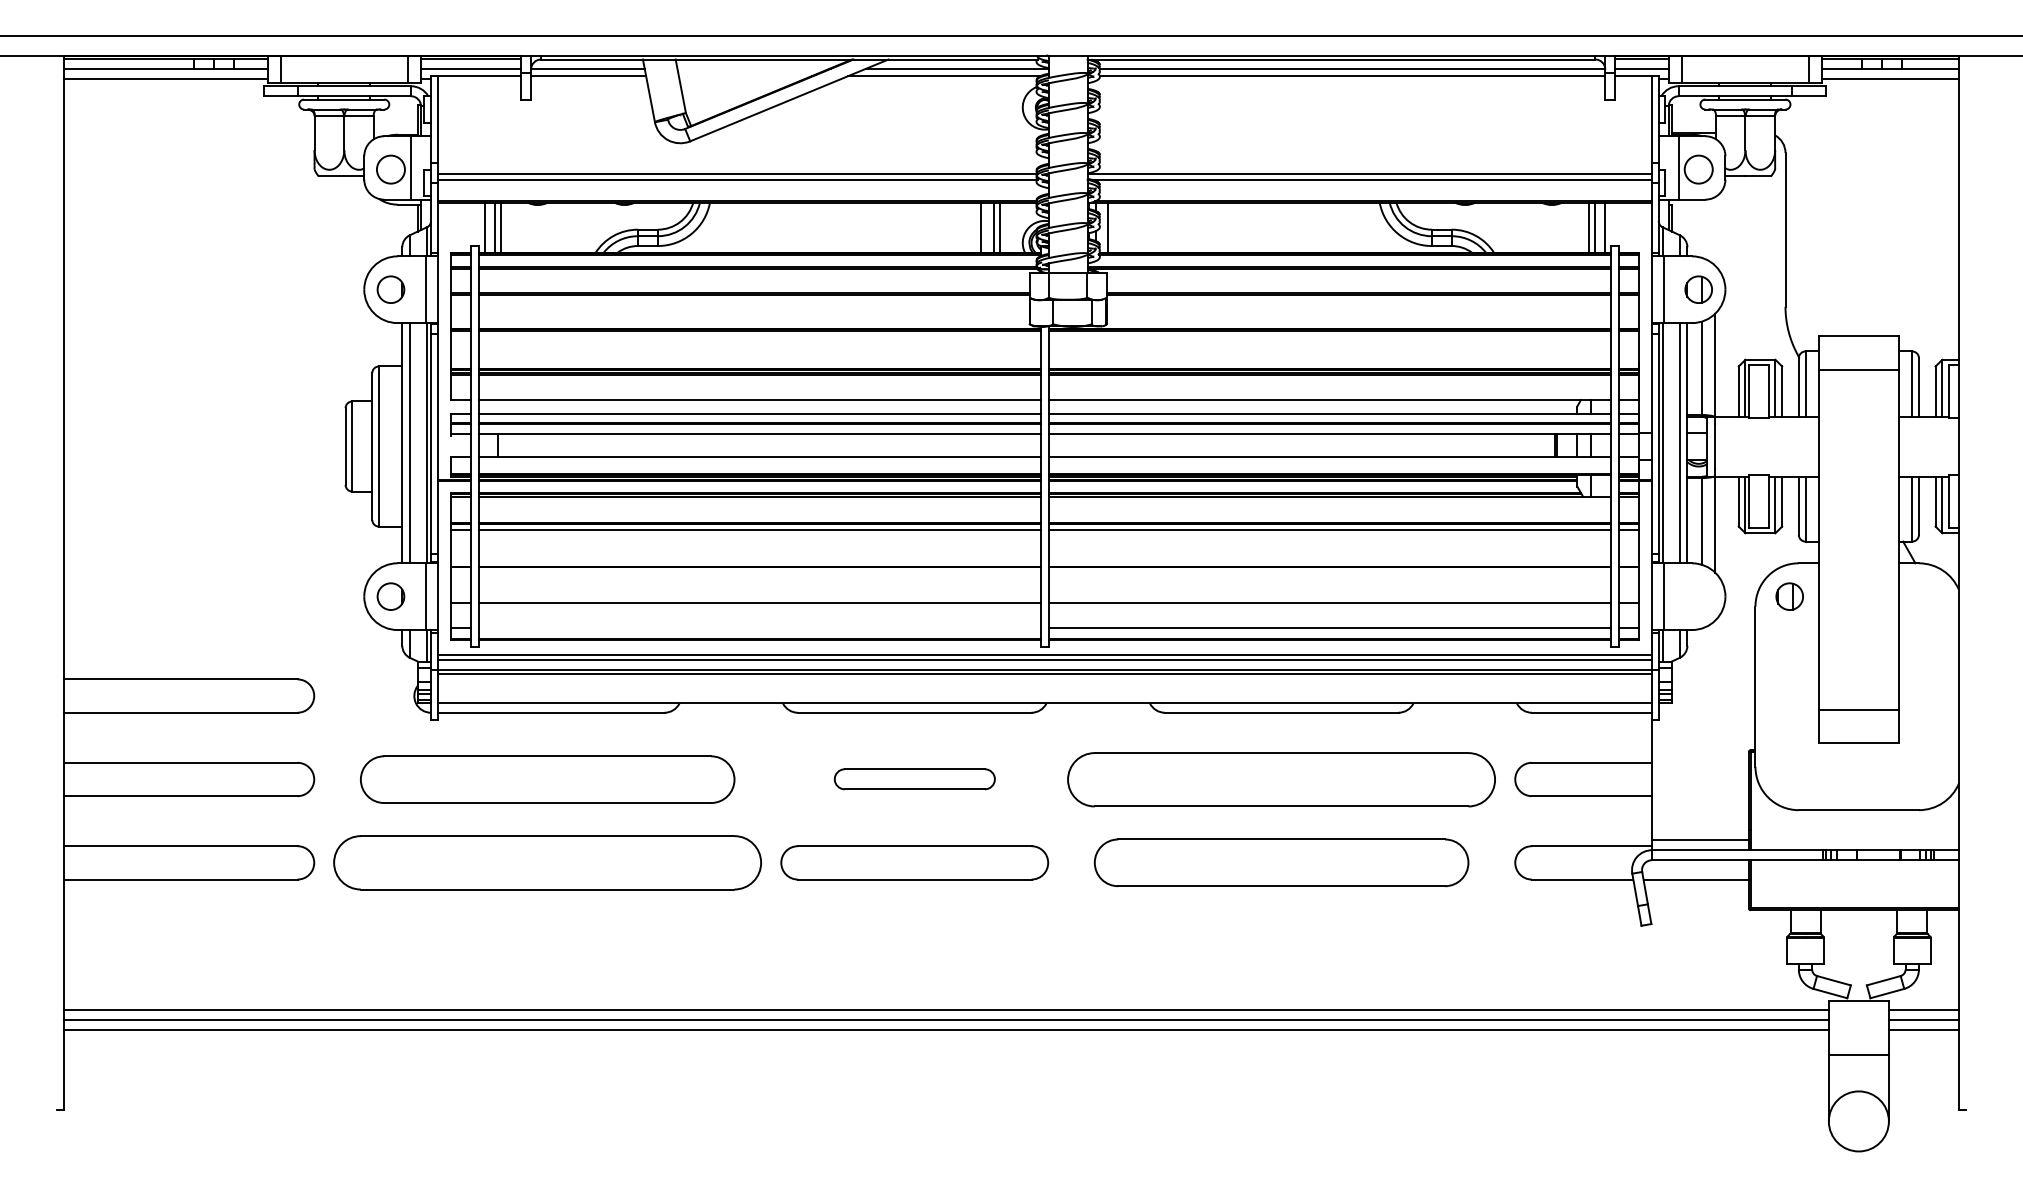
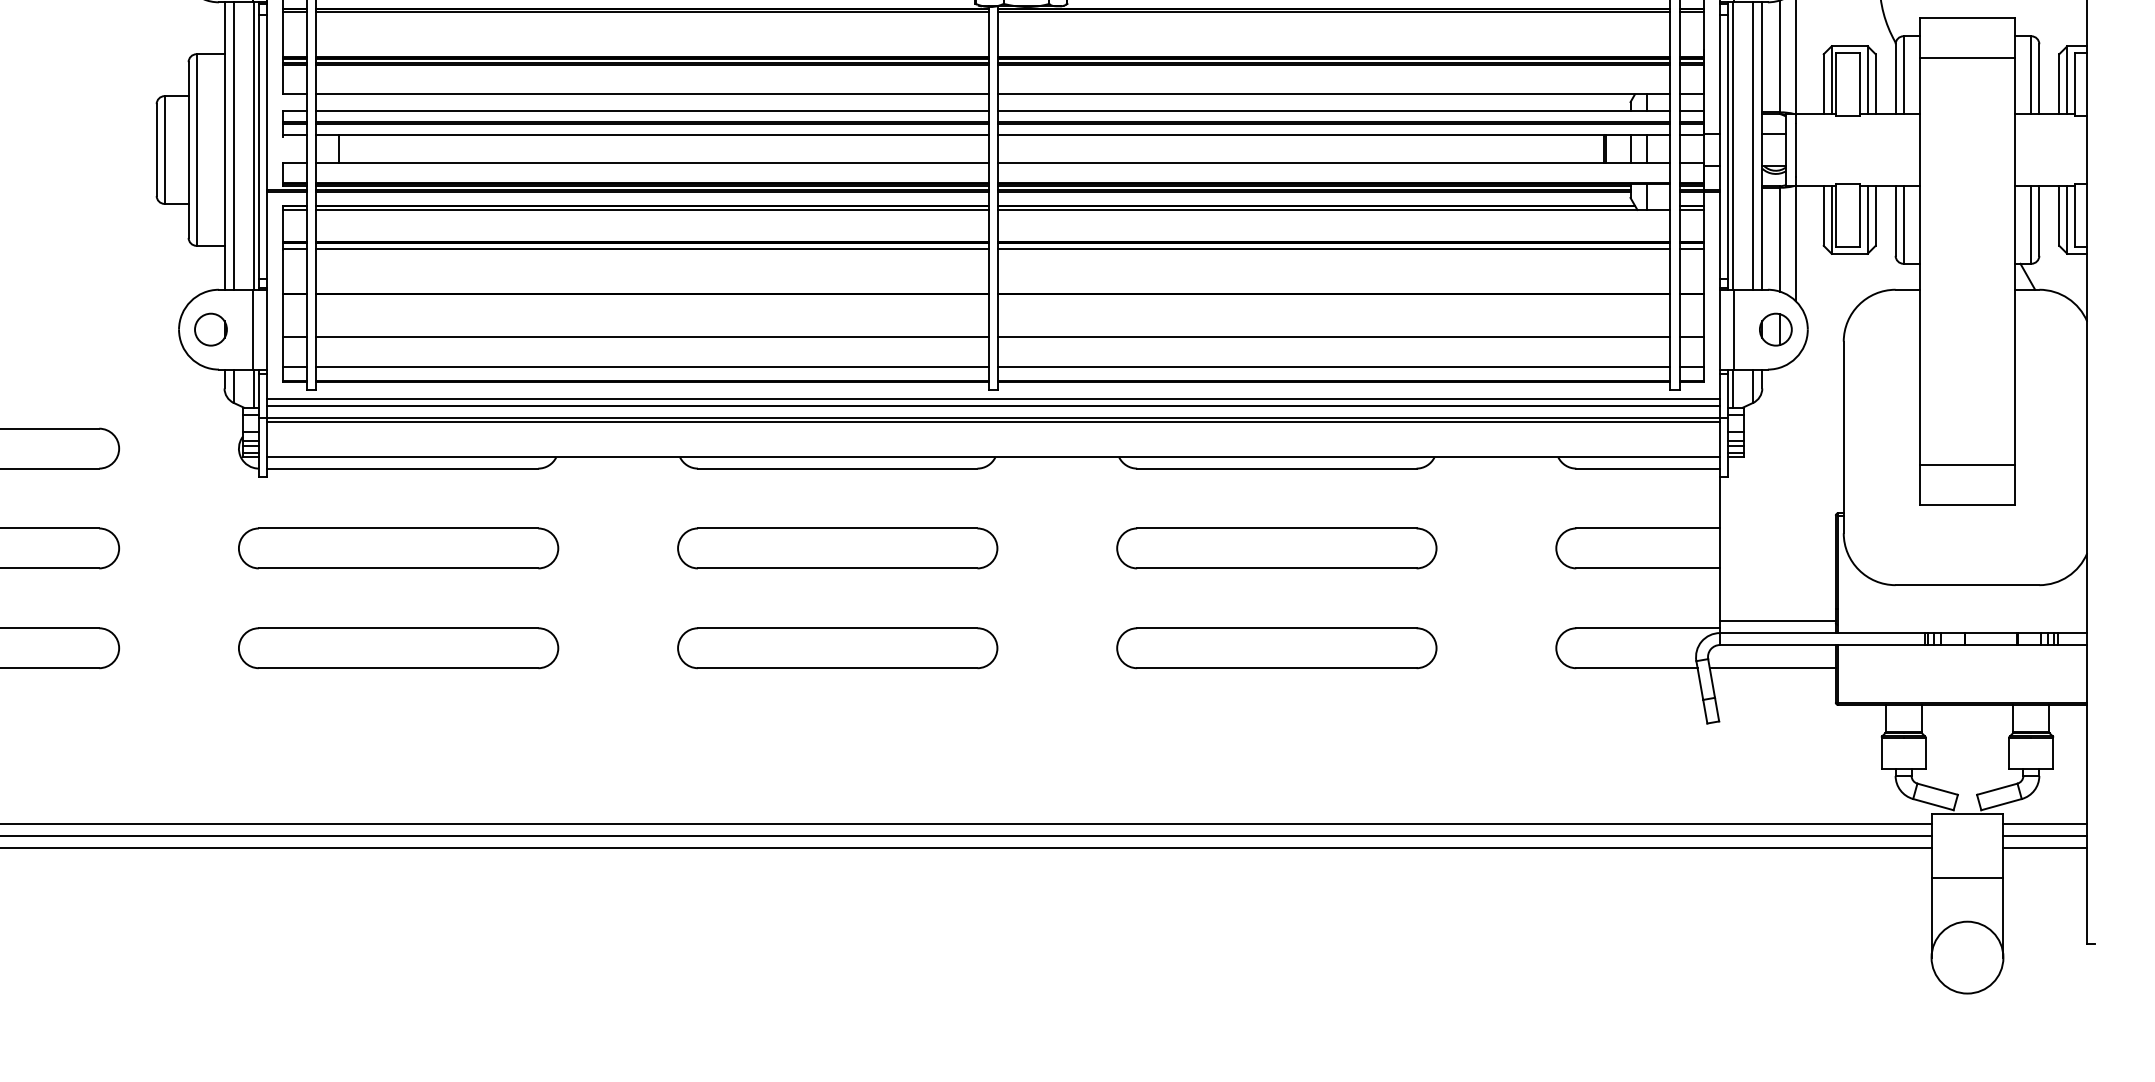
part: (1789, 596) -> (1775, 329), moved
line: (759, 627) -> (651, 366), added
part: (547, 778) -> (398, 547), size x0.71
part: (914, 778) -> (837, 547), size x1.67
part: (1281, 778) -> (1276, 547), size x0.62
part: (547, 862) -> (398, 647), size x0.62
part: (1281, 862) -> (1276, 647), size x0.71

